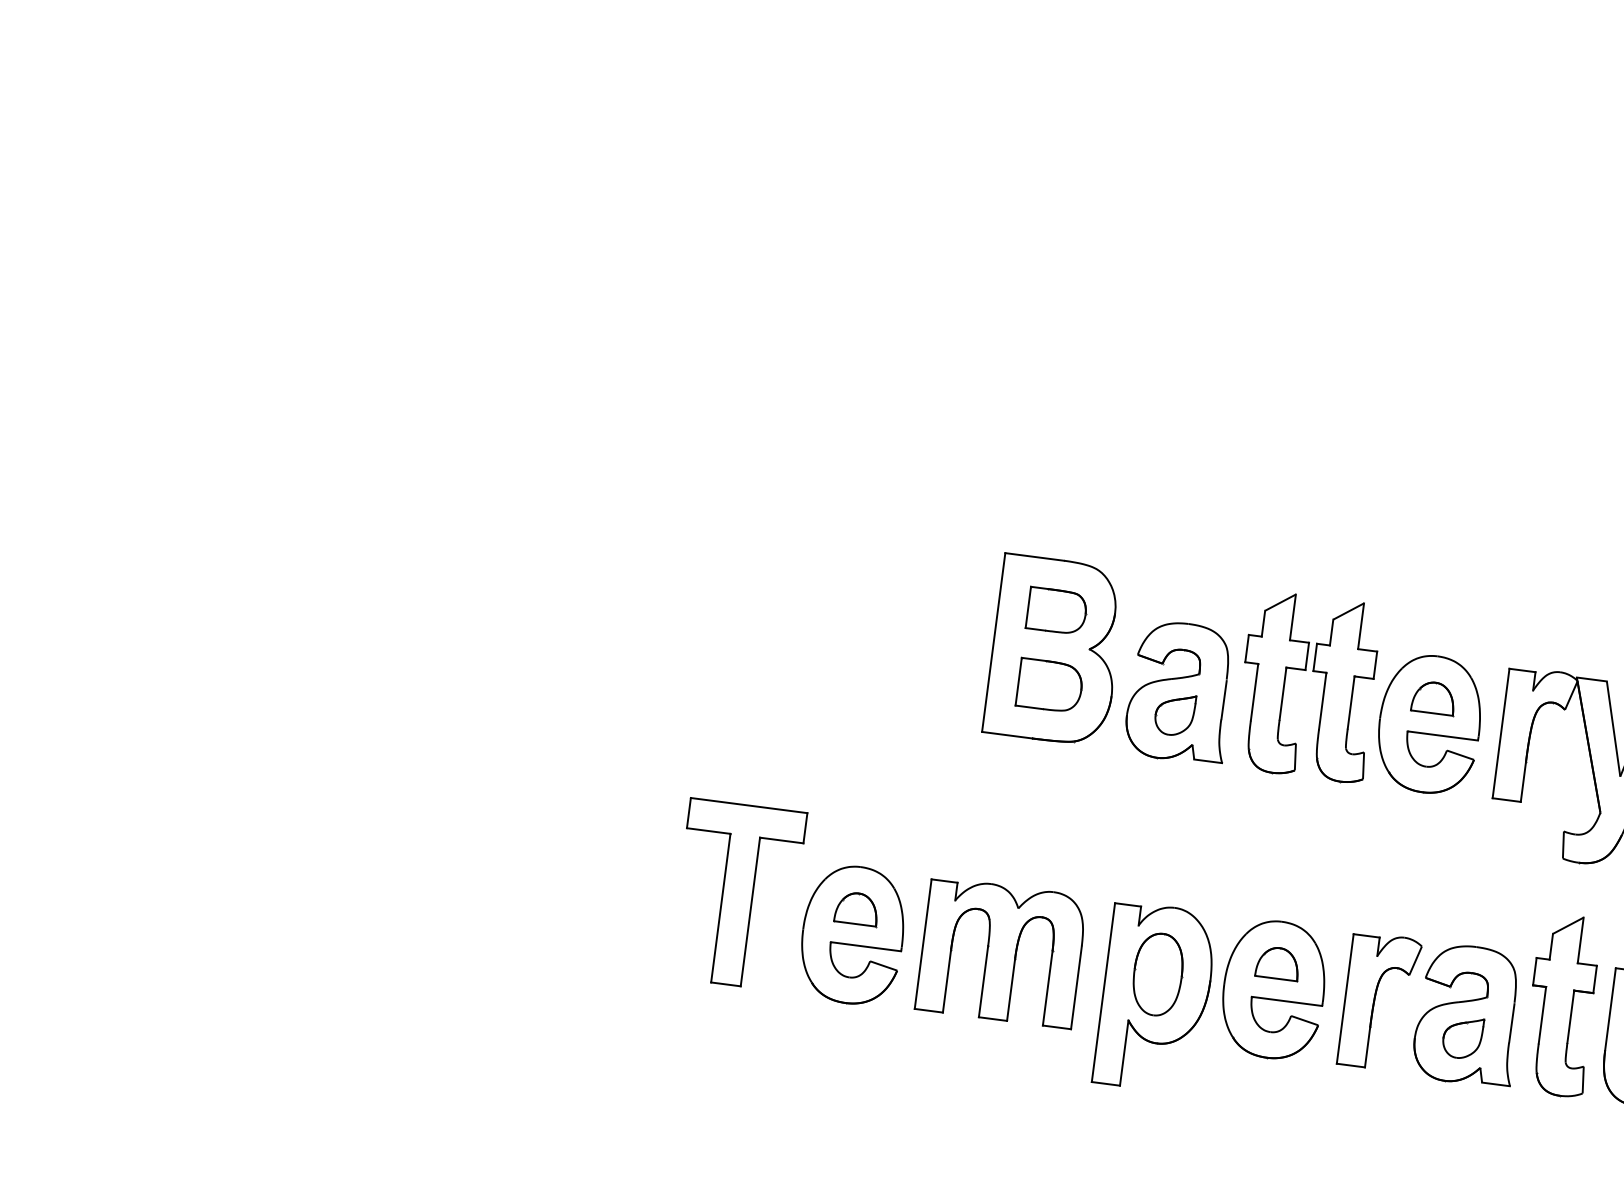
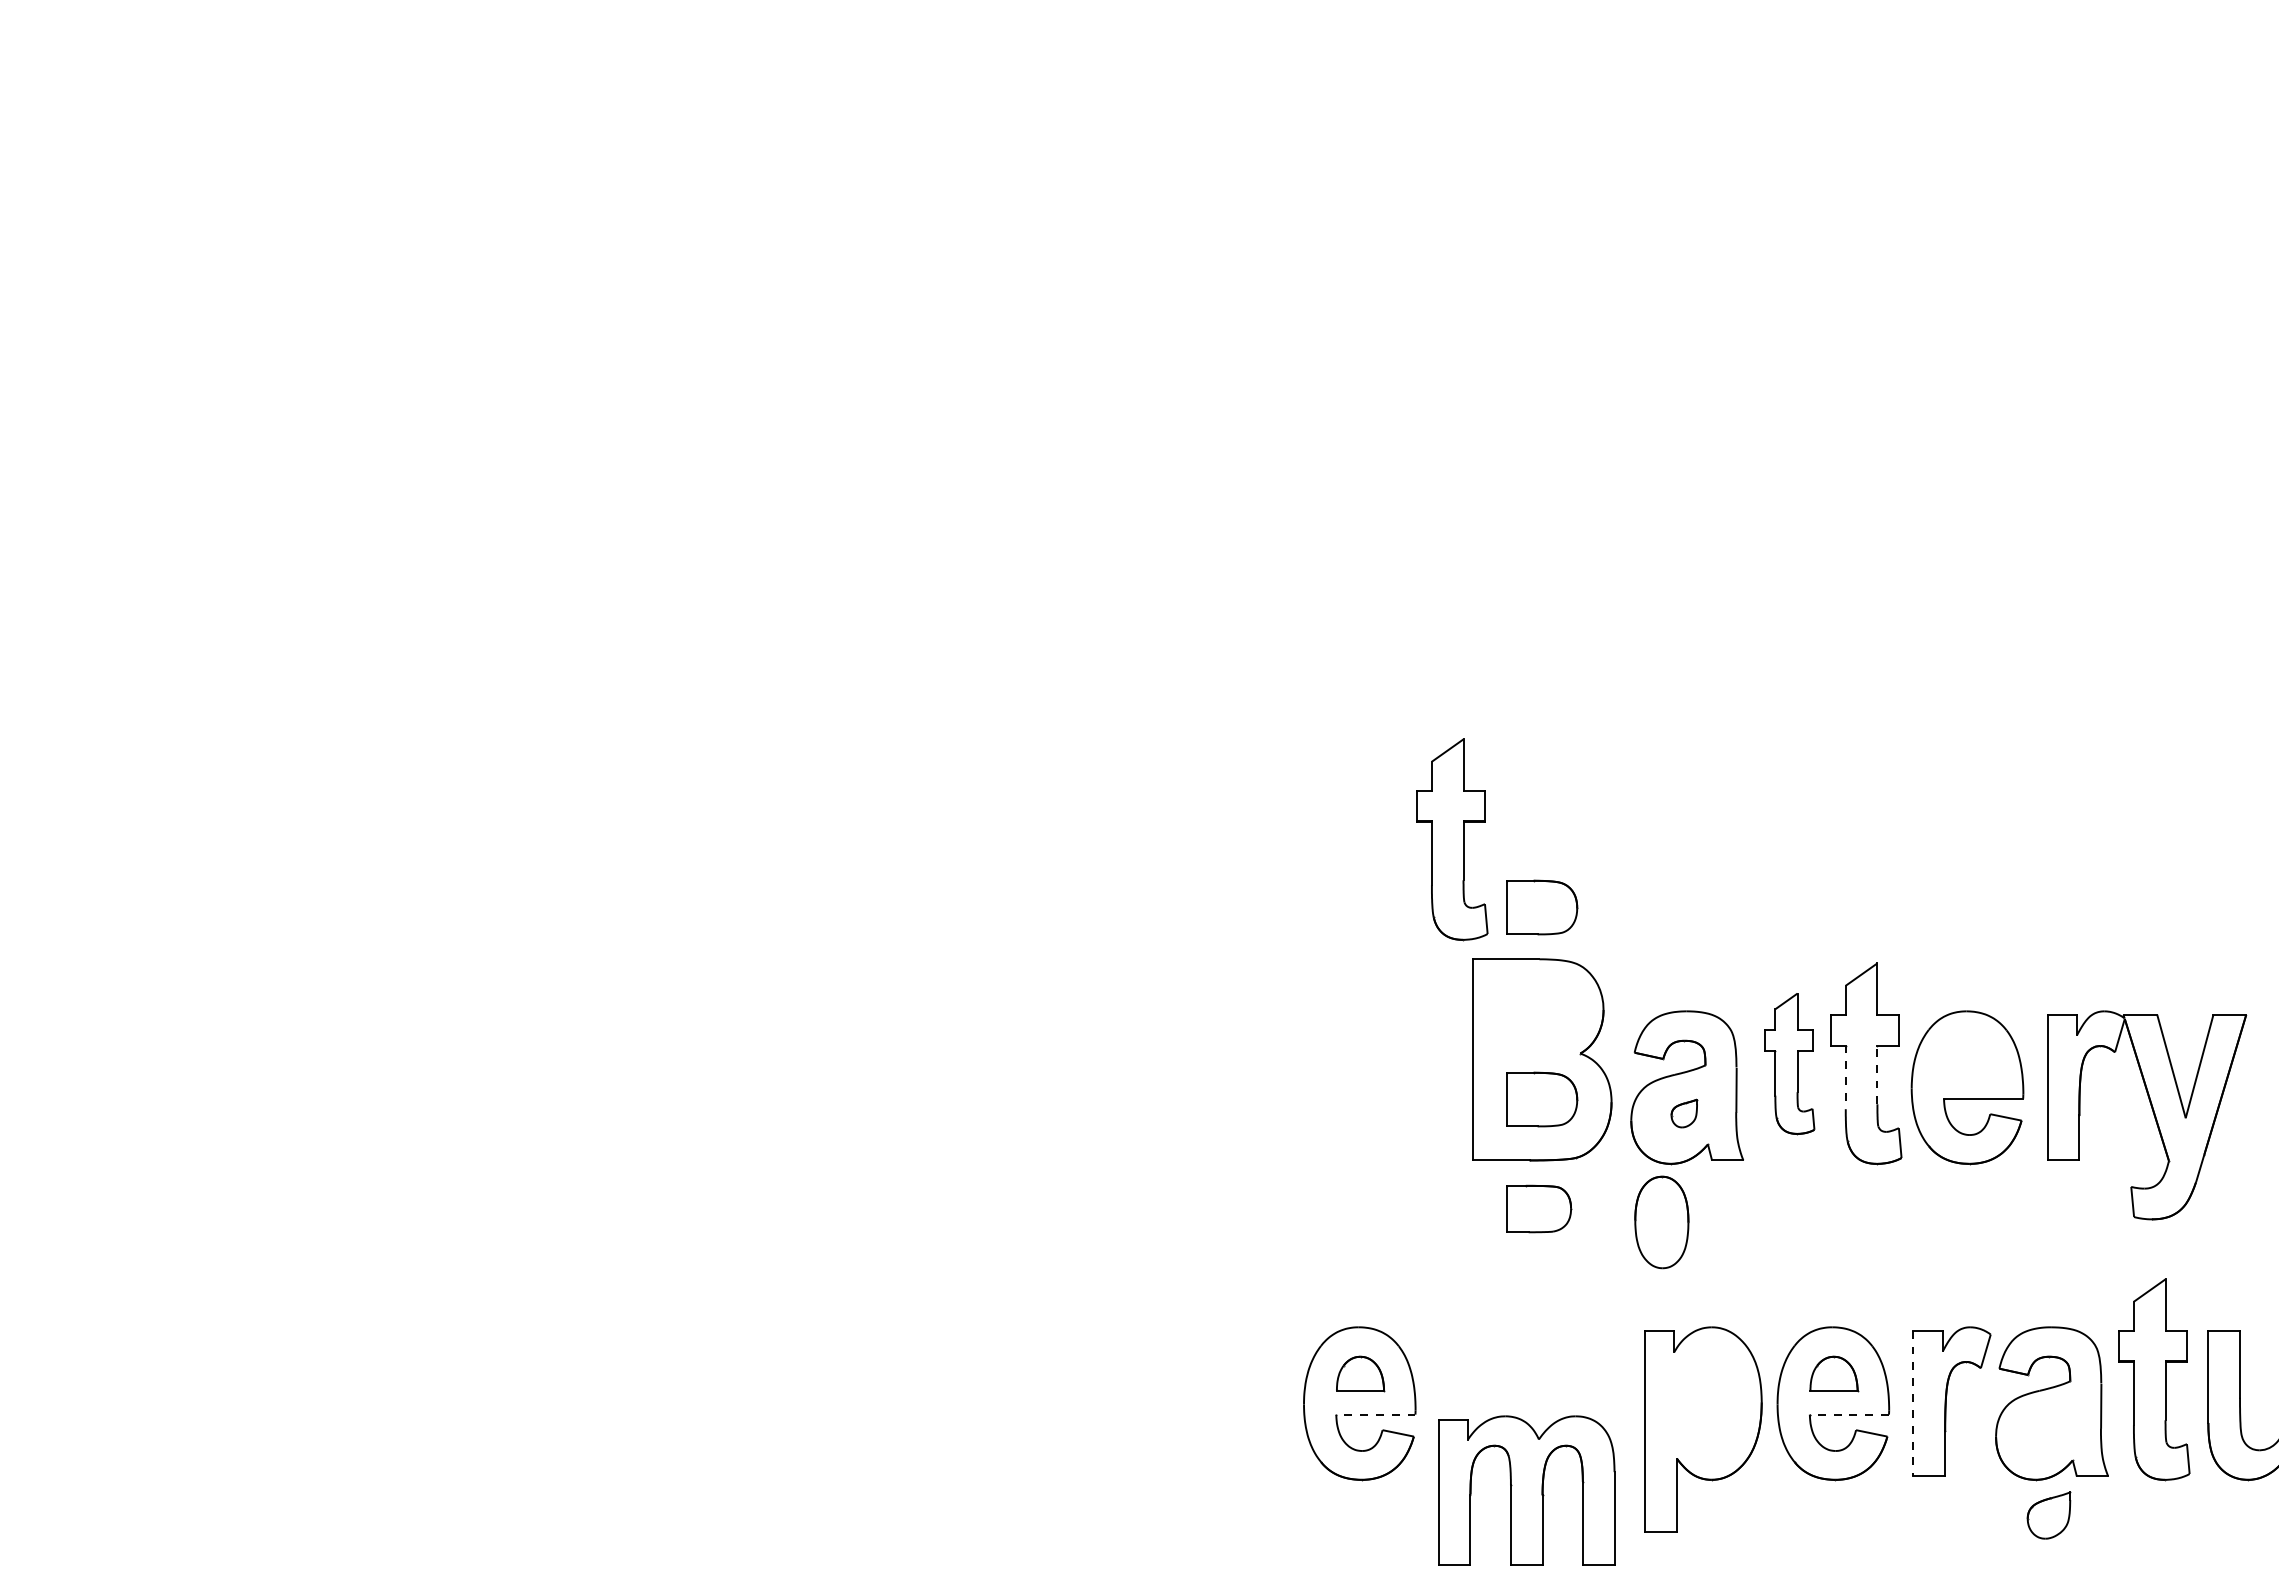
part: (1000, 444) -> (1452, 839), added
part: (1072, 515) -> (1542, 907), added
part: (1057, 610) -> (1539, 1208), moved
part: (1274, 682) -> (1789, 1063), size x0.7
part: (1434, 697) -> (1968, 1057), removed
line: (1322, 701) -> (1845, 1077), solid -> dashed
line: (1351, 702) -> (1877, 1074), solid -> dashed
part: (1175, 714) -> (1684, 1113), size x0.6
part: (737, 894) -> (1226, 1375), removed
line: (865, 946) -> (1375, 1414), solid -> dashed
part: (1001, 952) -> (1526, 1490), moved
part: (1157, 974) -> (1661, 1222), moved
line: (1345, 998) -> (1913, 1403), solid -> dashed
line: (1287, 1001) -> (1849, 1414), solid -> dashed
part: (1462, 1037) -> (2048, 1515), moved

